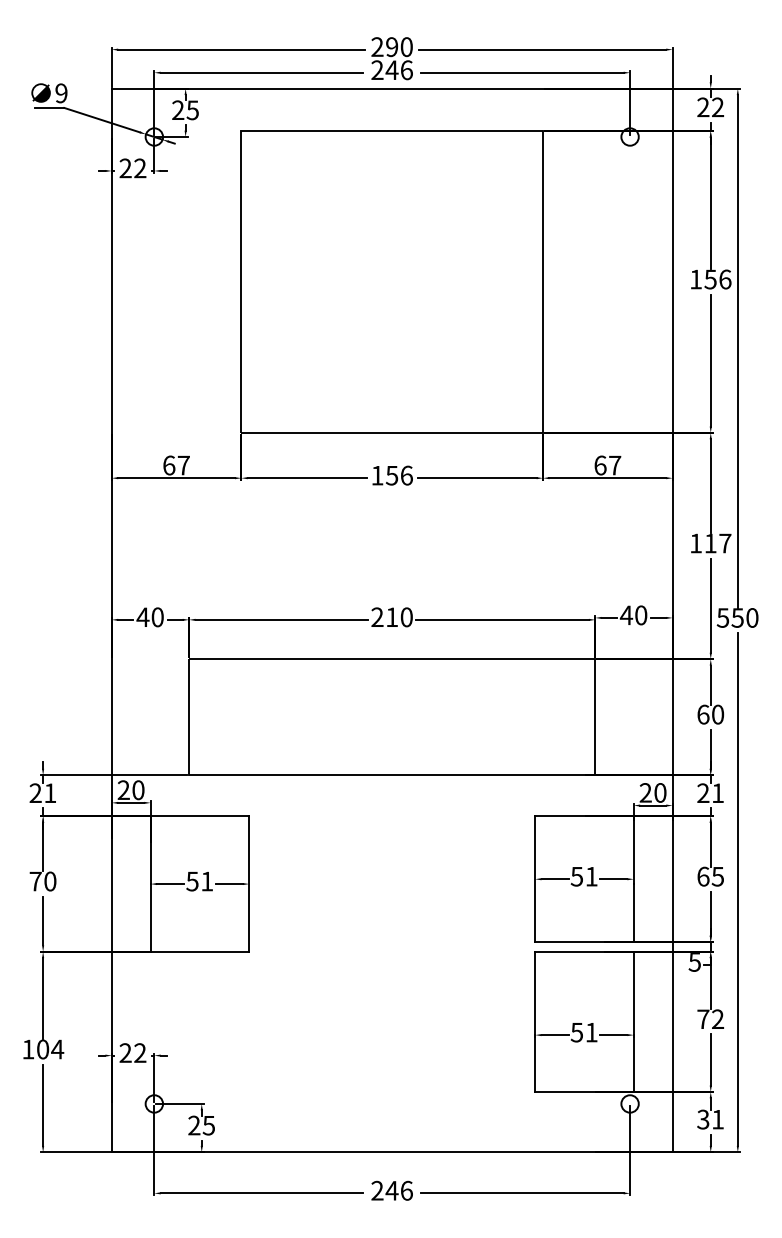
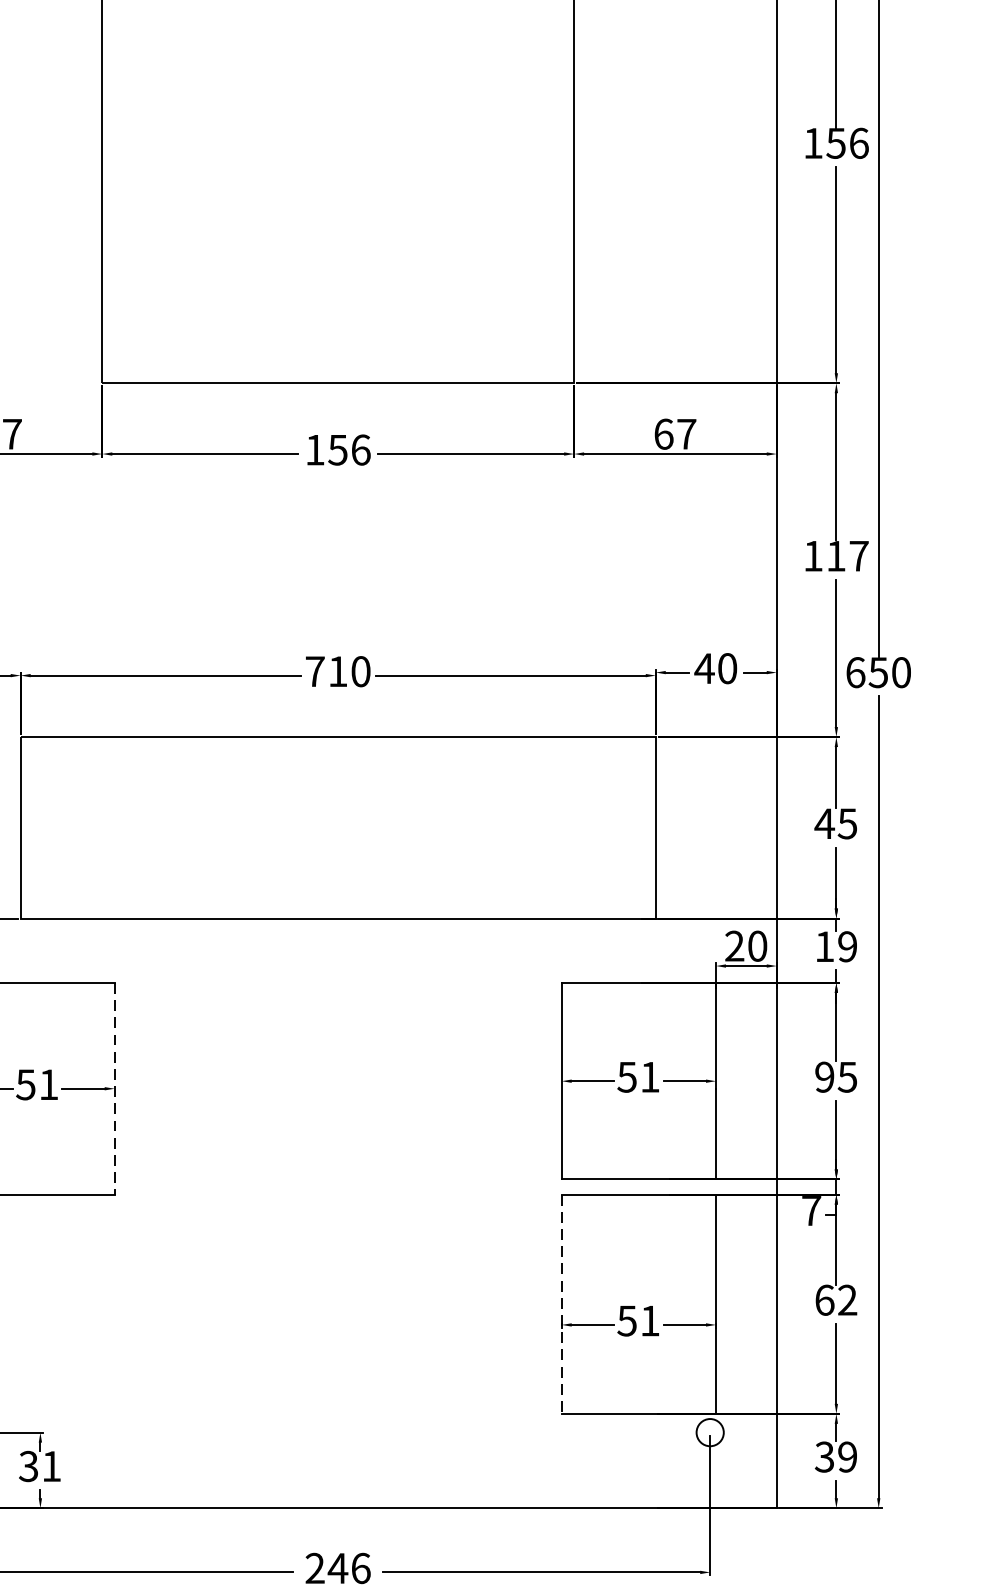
text: (377, 616) -> (315, 670), 210 -> 710
text: (722, 617) -> (854, 671), 550 -> 650
text: (710, 714) -> (835, 823), 60 -> 45
text: (710, 793) -> (835, 947), 21 -> 19
text: (703, 876) -> (825, 1076), 65 -> 95
line: (249, 884) -> (115, 1089), solid -> dashed
text: (694, 962) -> (810, 1211), 5 -> 7
text: (703, 1019) -> (825, 1300), 72 -> 62
line: (535, 1022) -> (562, 1305), solid -> dashed
text: (717, 1119) -> (846, 1456), 31 -> 39
text: (201, 1125) -> (39, 1466), 25 -> 31

